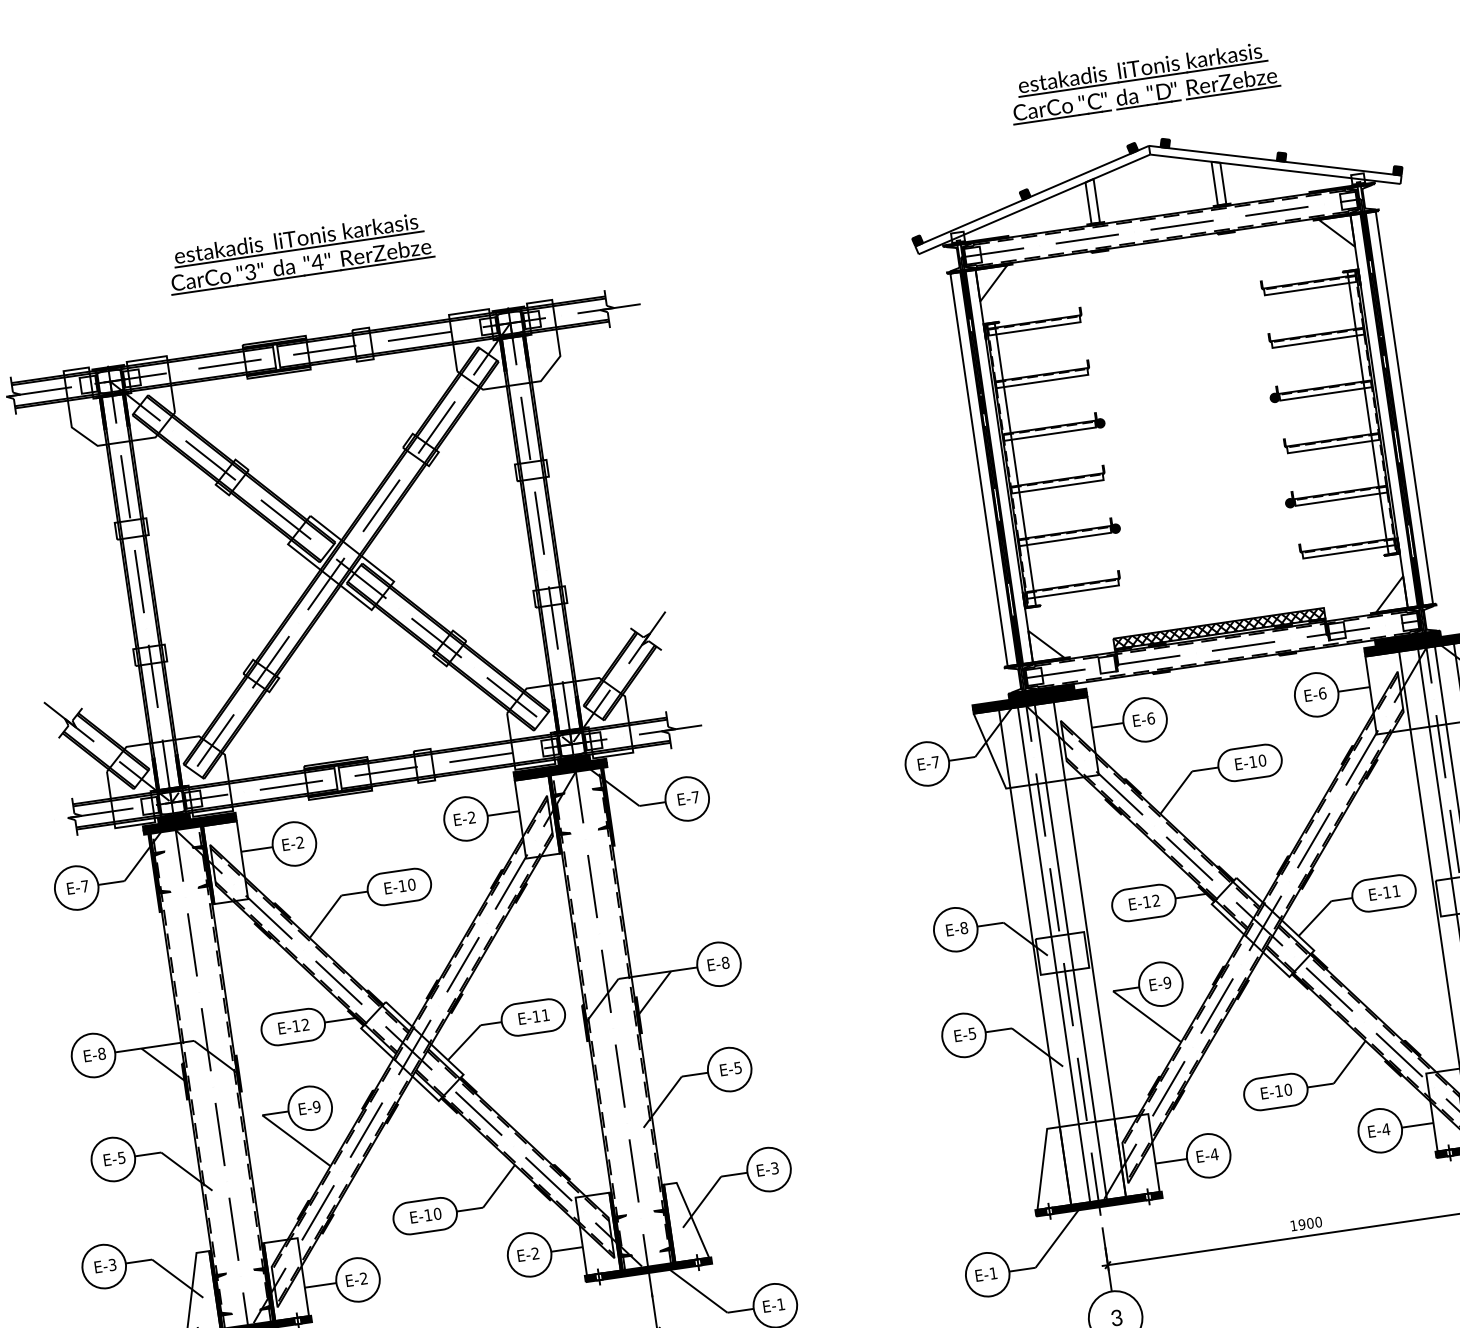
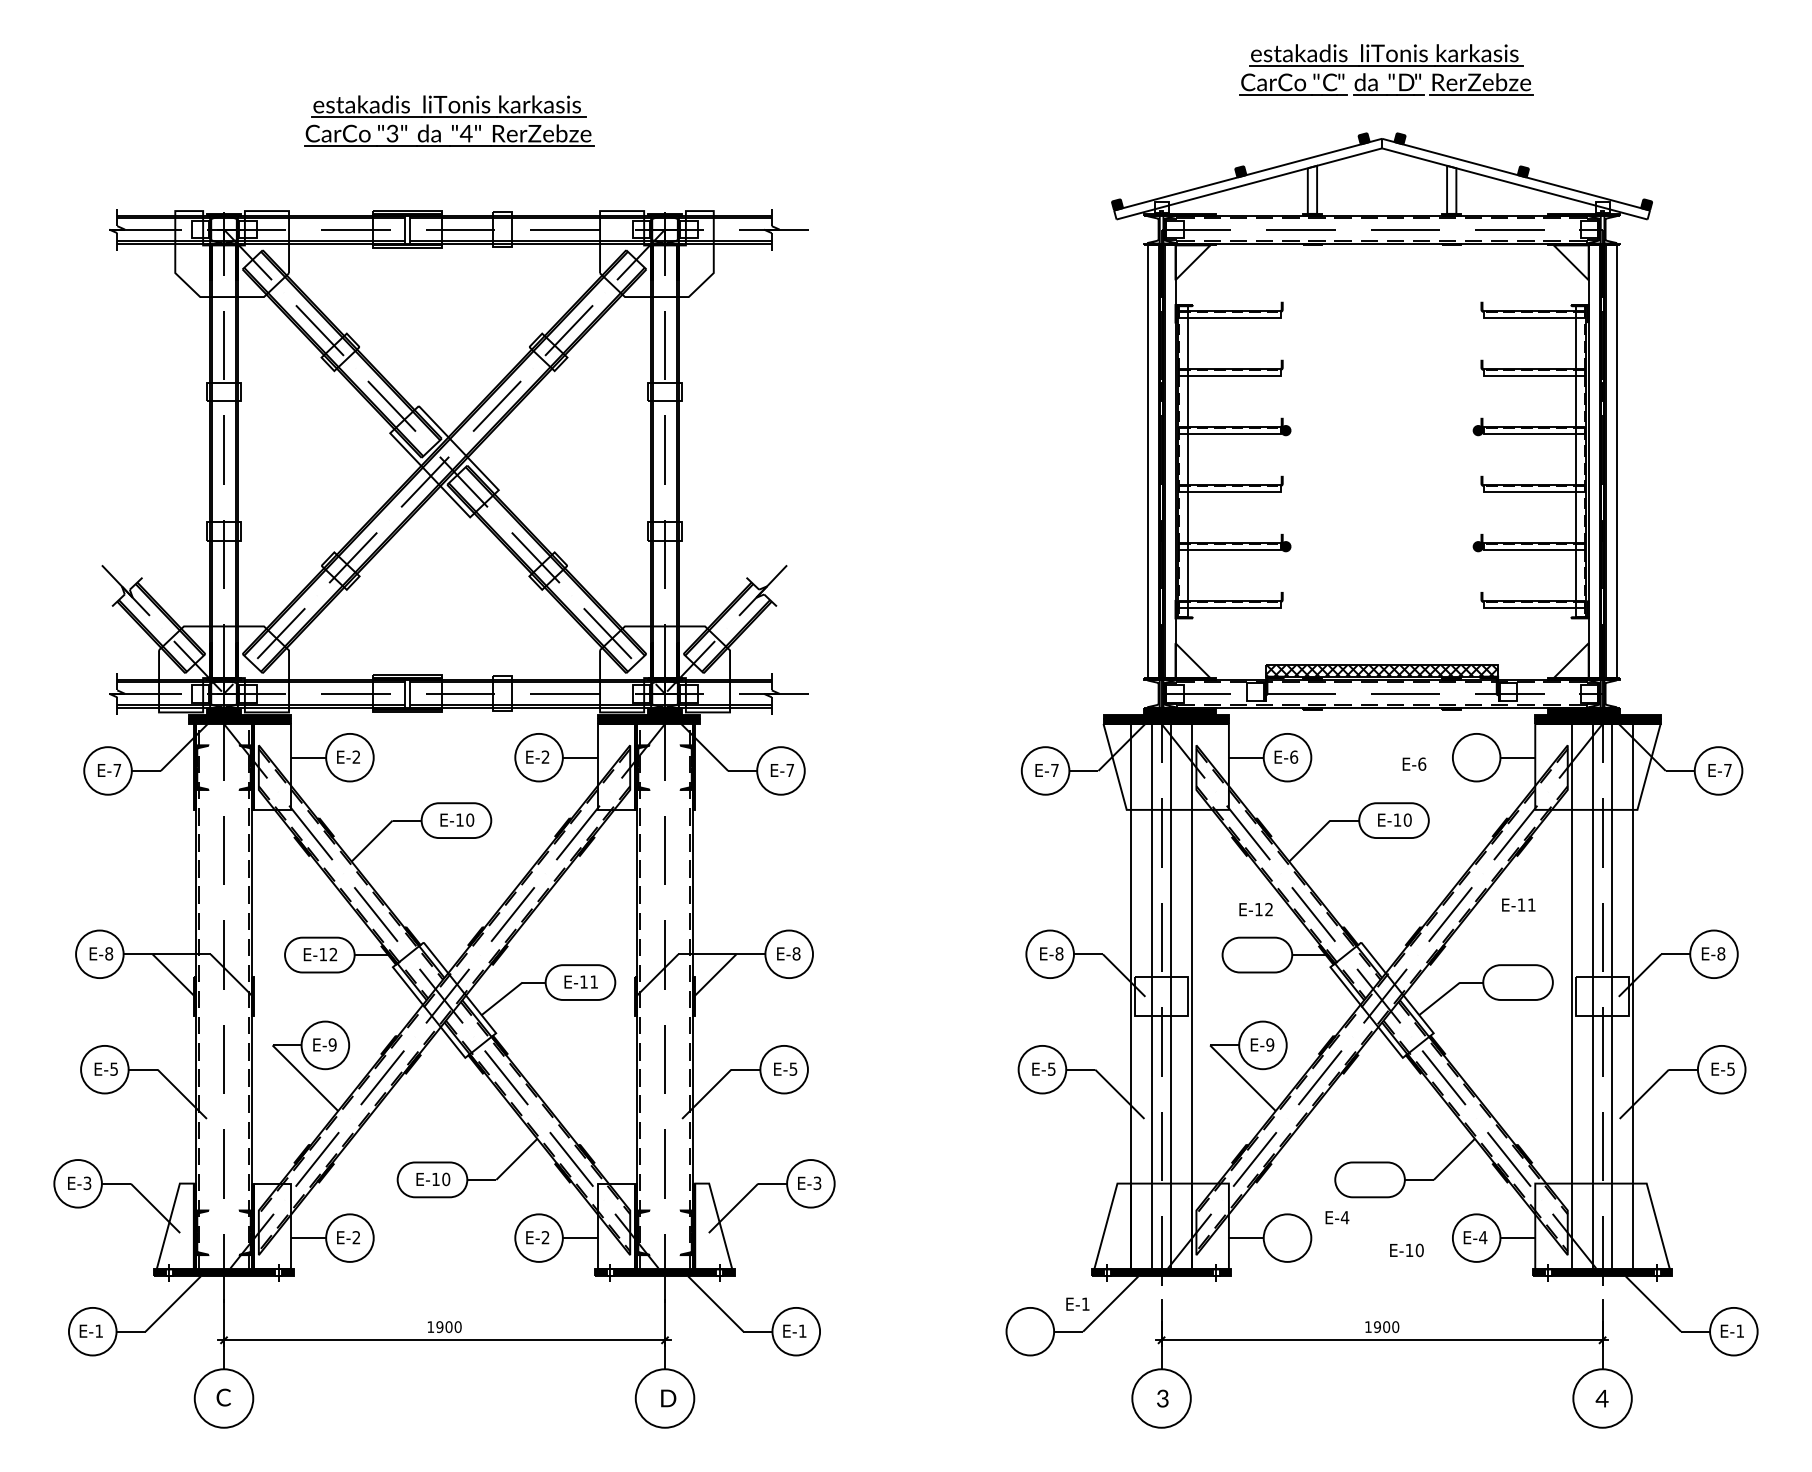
text: (1315, 693) -> (1414, 763), moved
text: (1384, 892) -> (1518, 904), moved
text: (1143, 902) -> (1255, 909), moved
text: (1276, 1091) -> (1406, 1250), moved
text: (1207, 1155) -> (1337, 1217), moved
text: (985, 1273) -> (1077, 1303), moved

